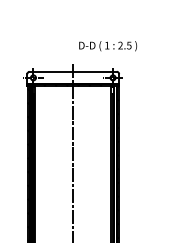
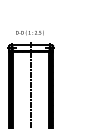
text: (107, 45) -> (29, 32), moved

